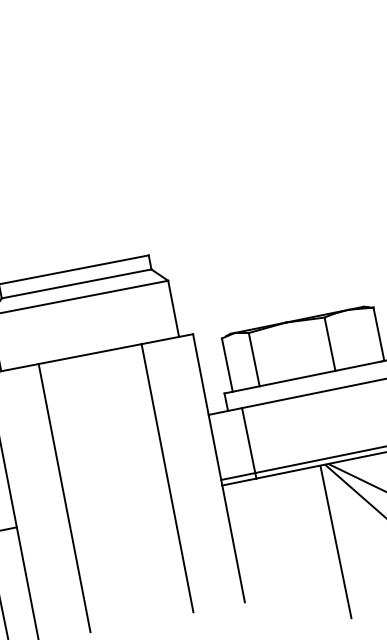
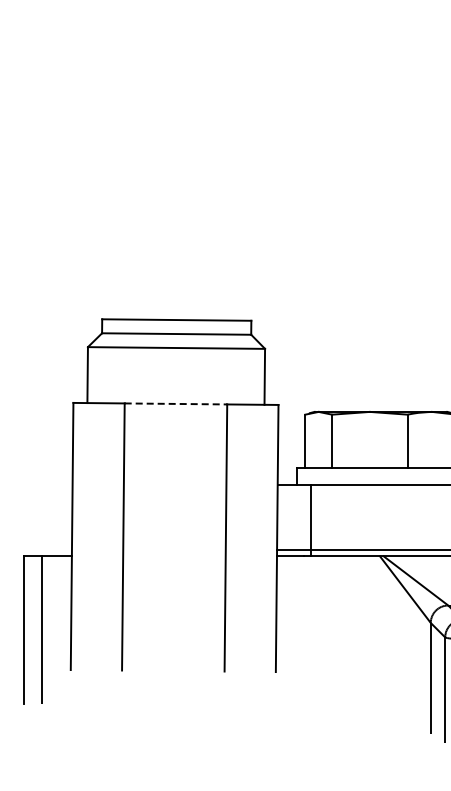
line: (90, 353) -> (176, 403), solid -> dashed
line: (335, 541) -> (374, 631), removed

